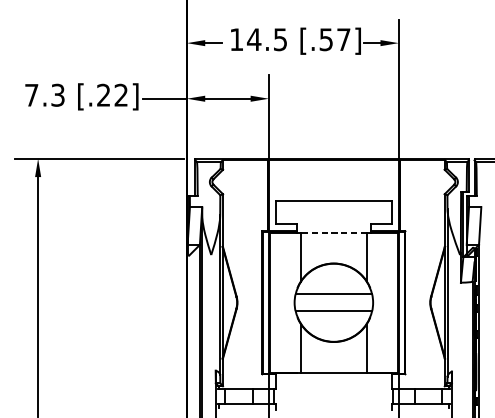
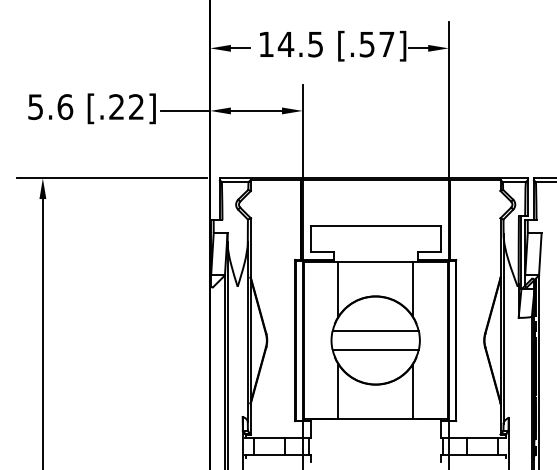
text: (44, 95) -> (50, 107), 7.3 -> 5.6
line: (333, 233) -> (375, 262), dashed -> solid

